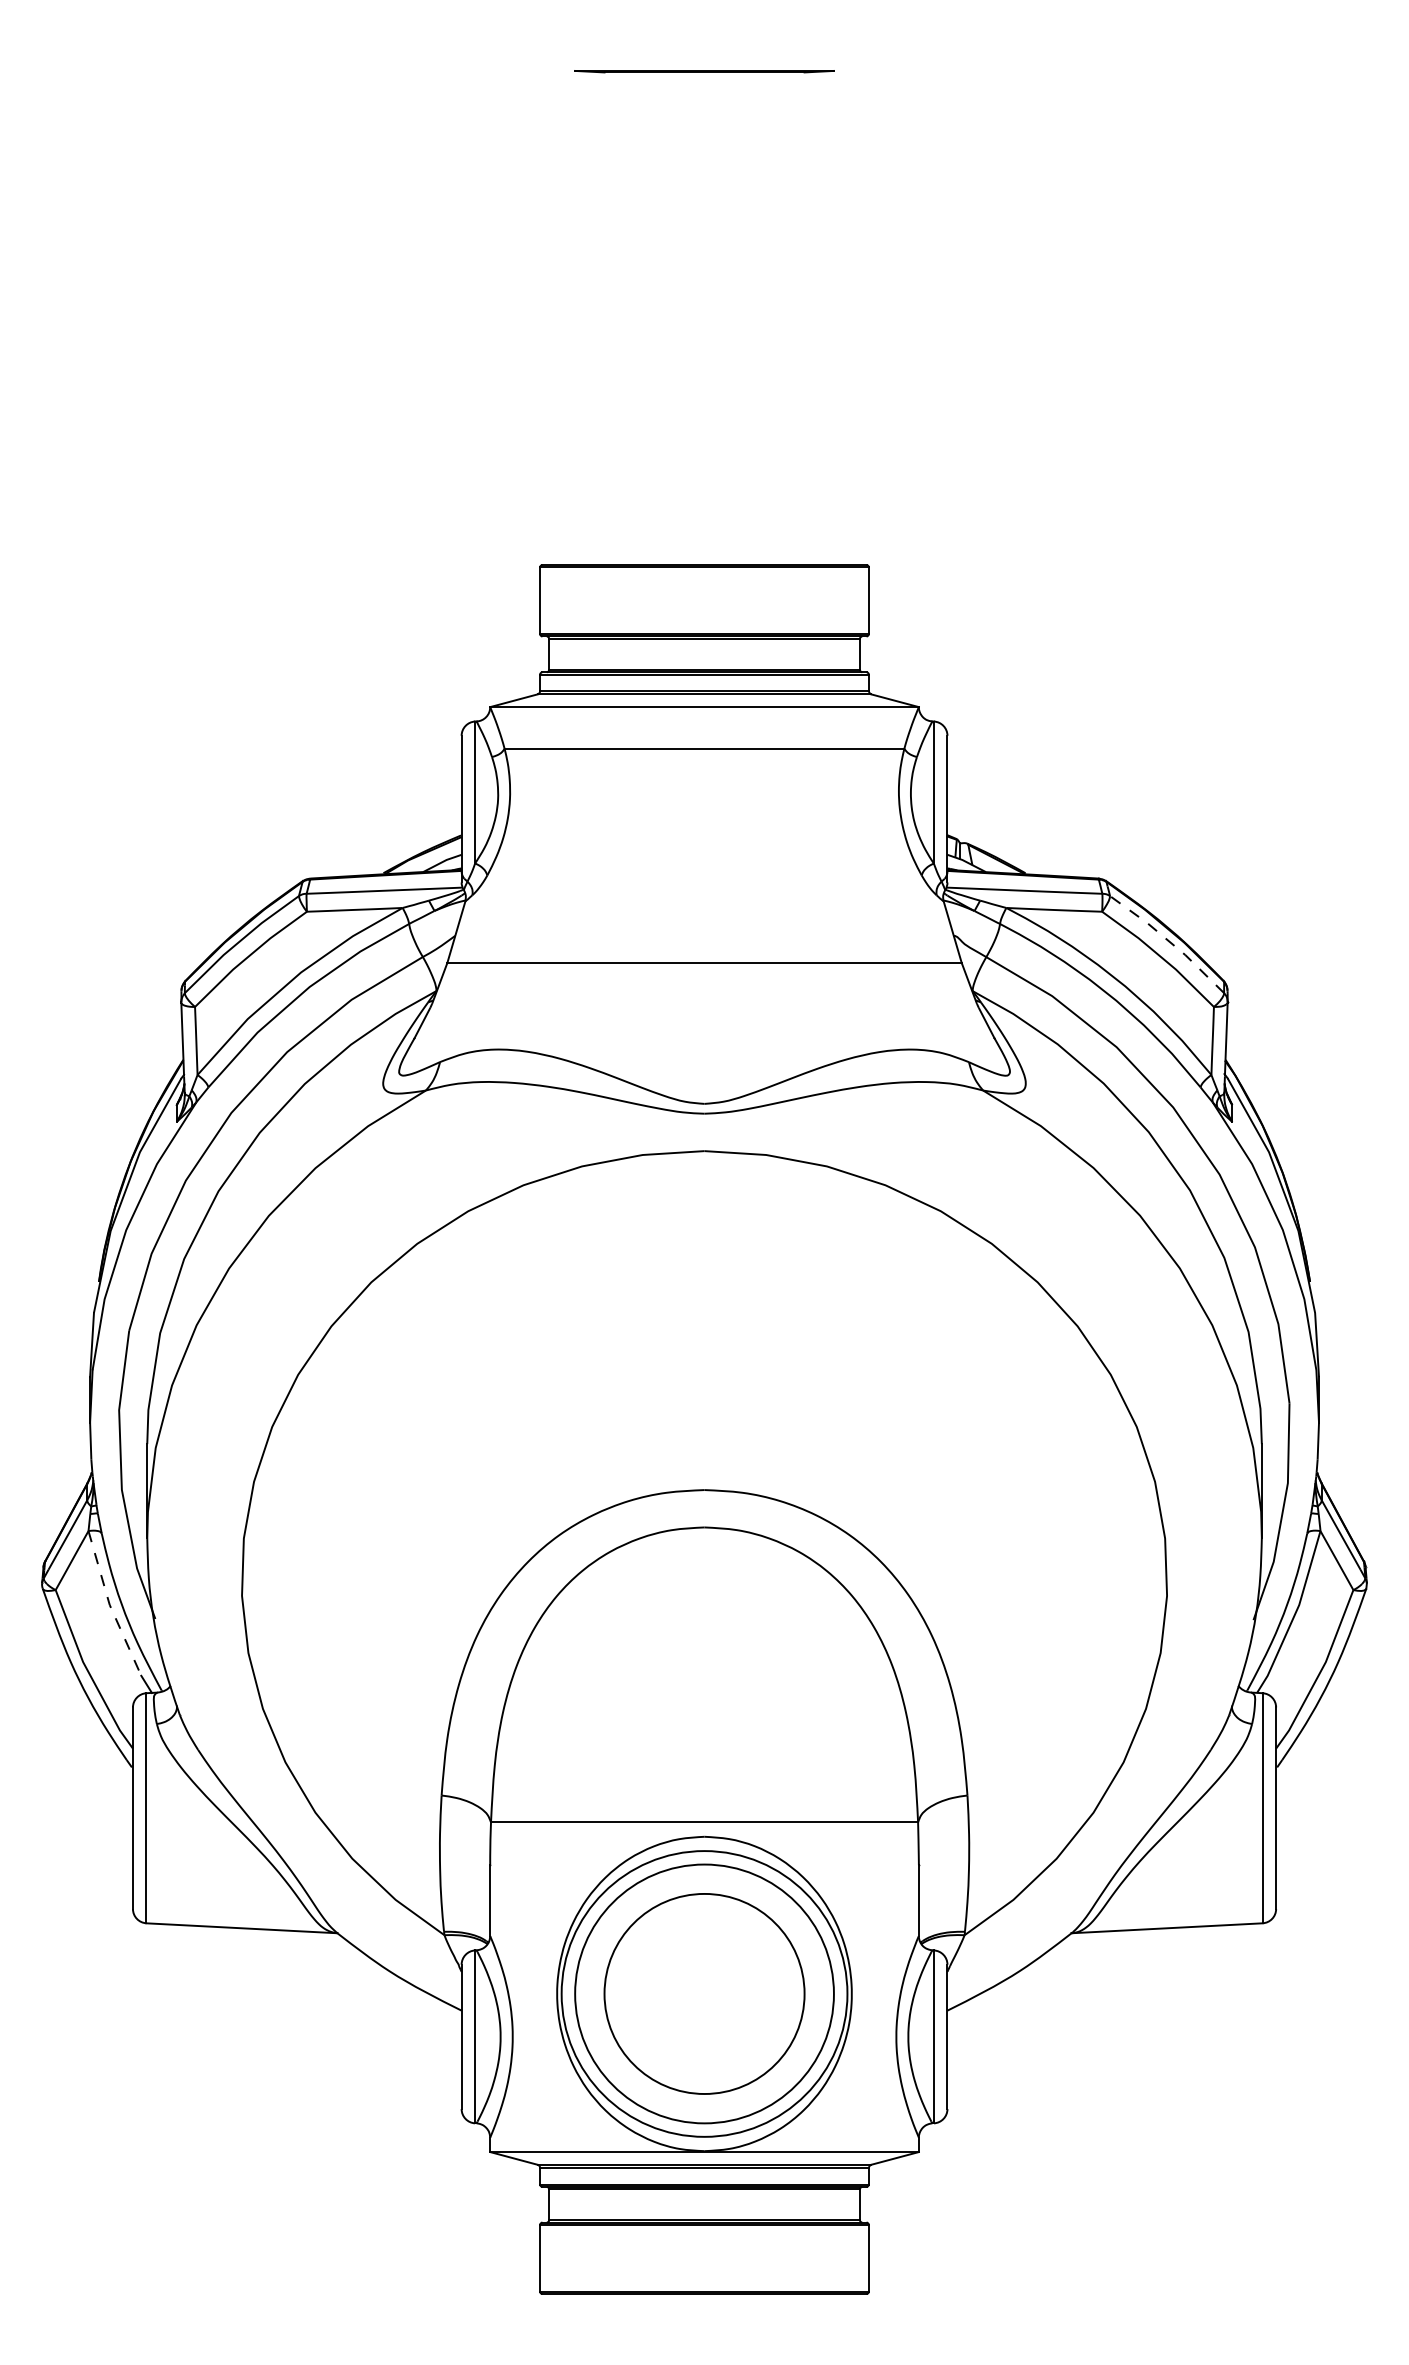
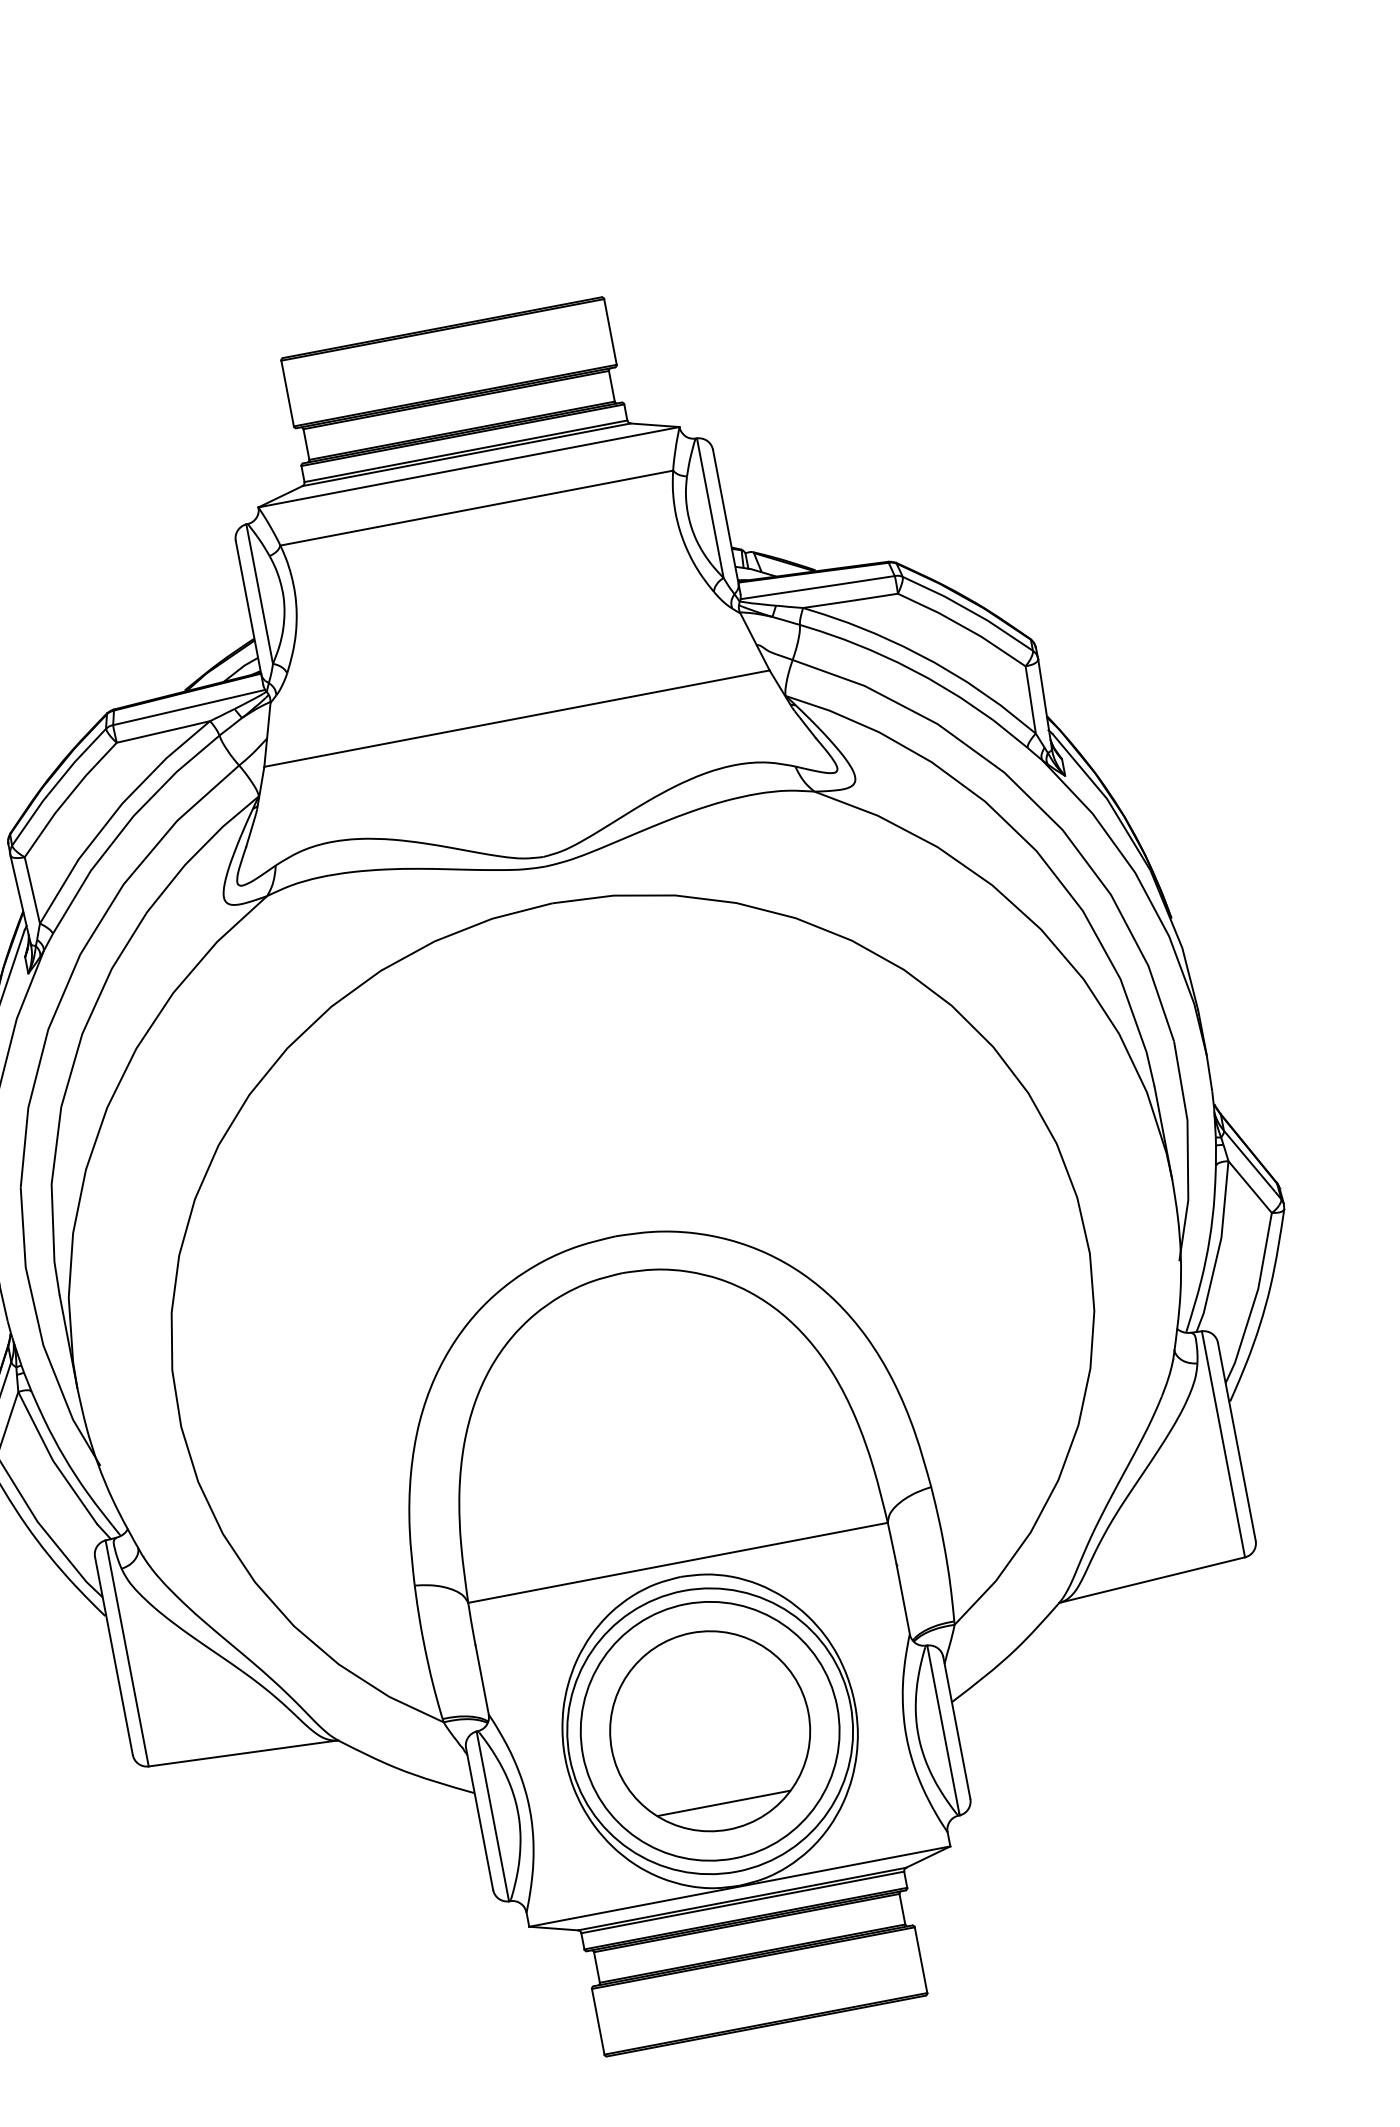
line: (1169, 941) -> (969, 610), dashed -> solid
line: (109, 1605) -> (52, 1461), dashed -> solid
line: (704, 2067) -> (723, 1803), added

